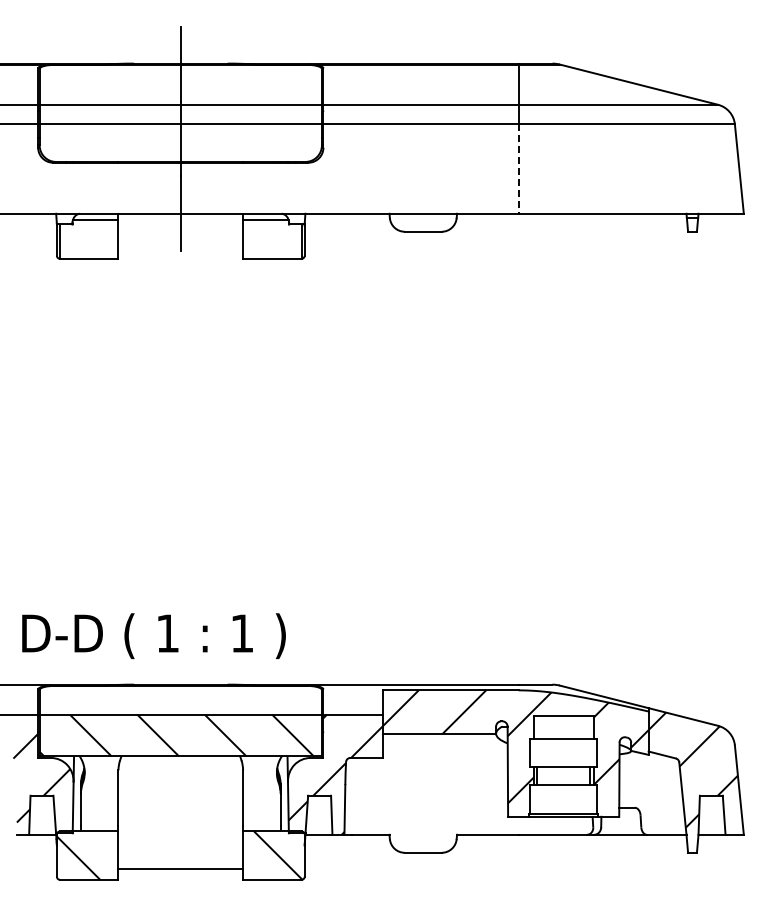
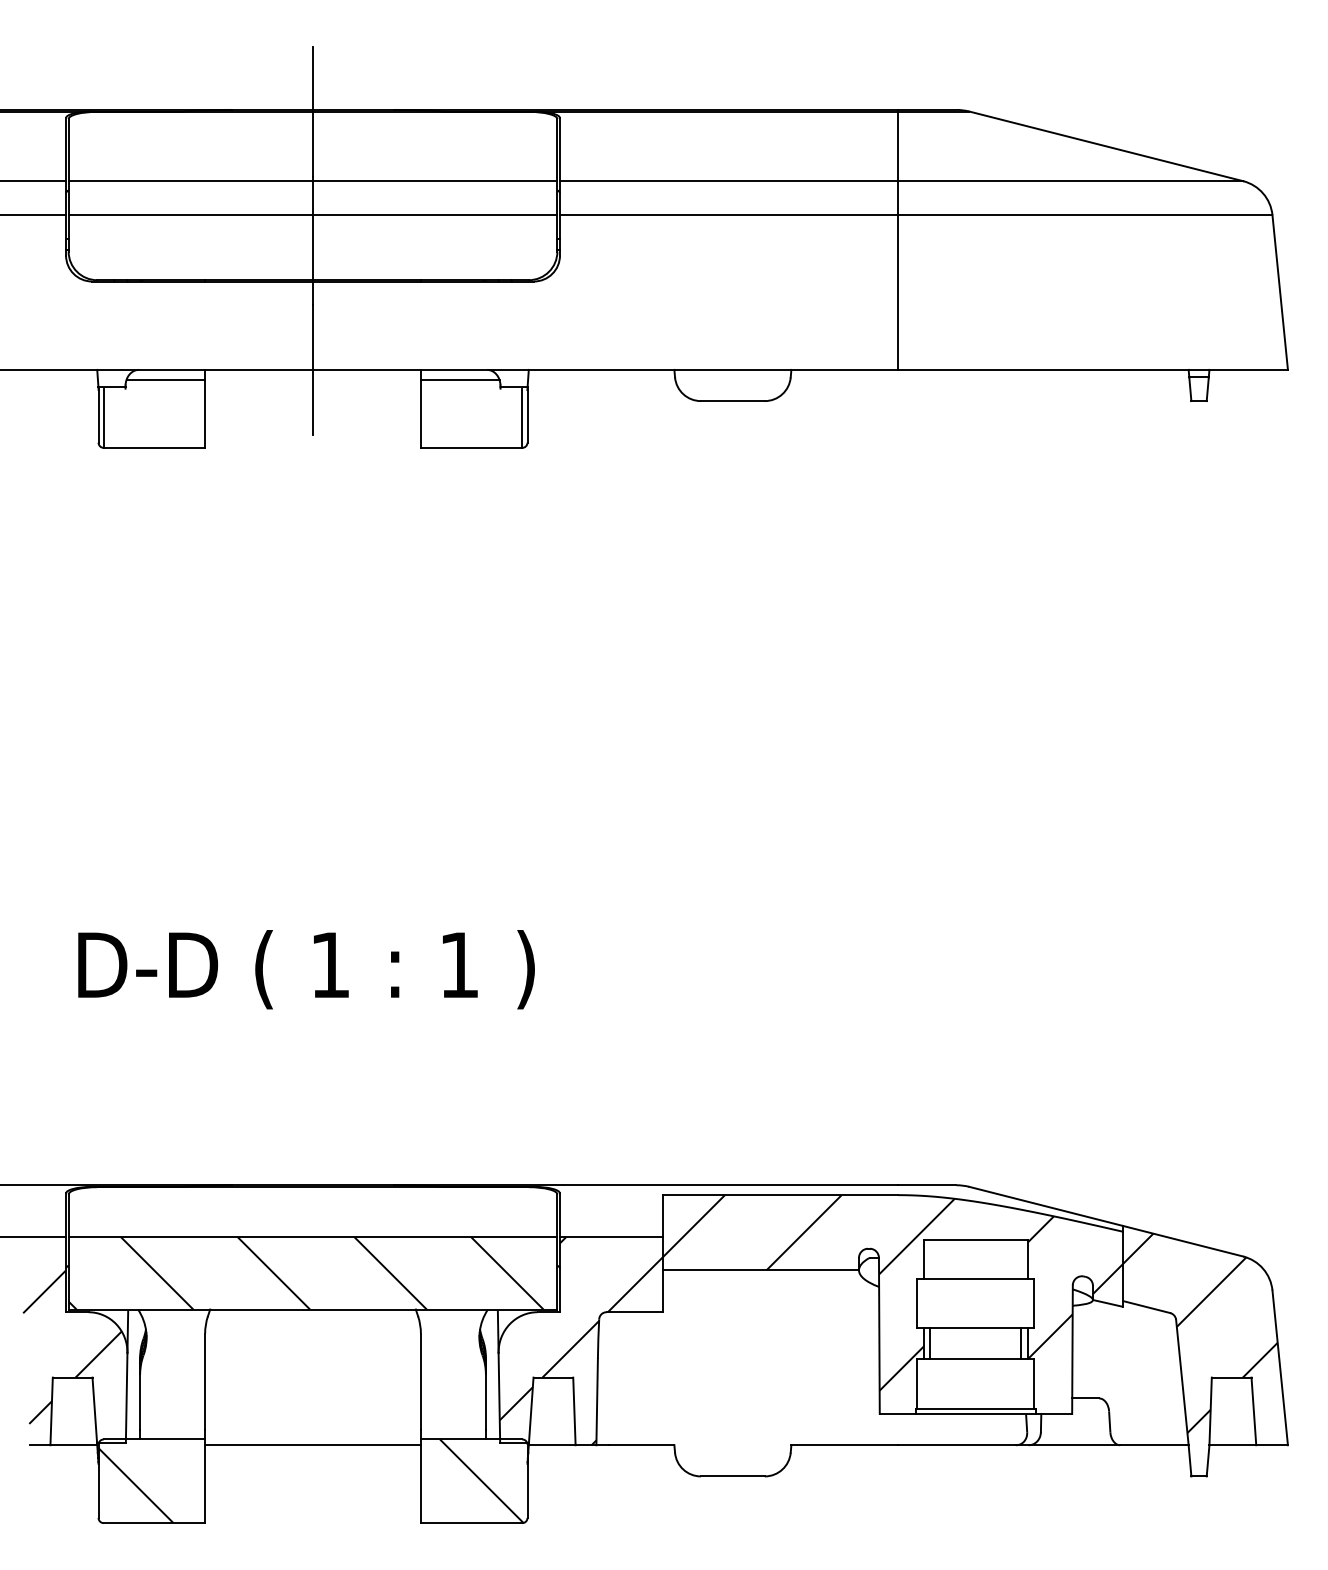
line: (518, 169) -> (897, 293), dashed -> solid
text: (153, 635) -> (305, 968), moved
line: (180, 868) -> (312, 1444), moved

